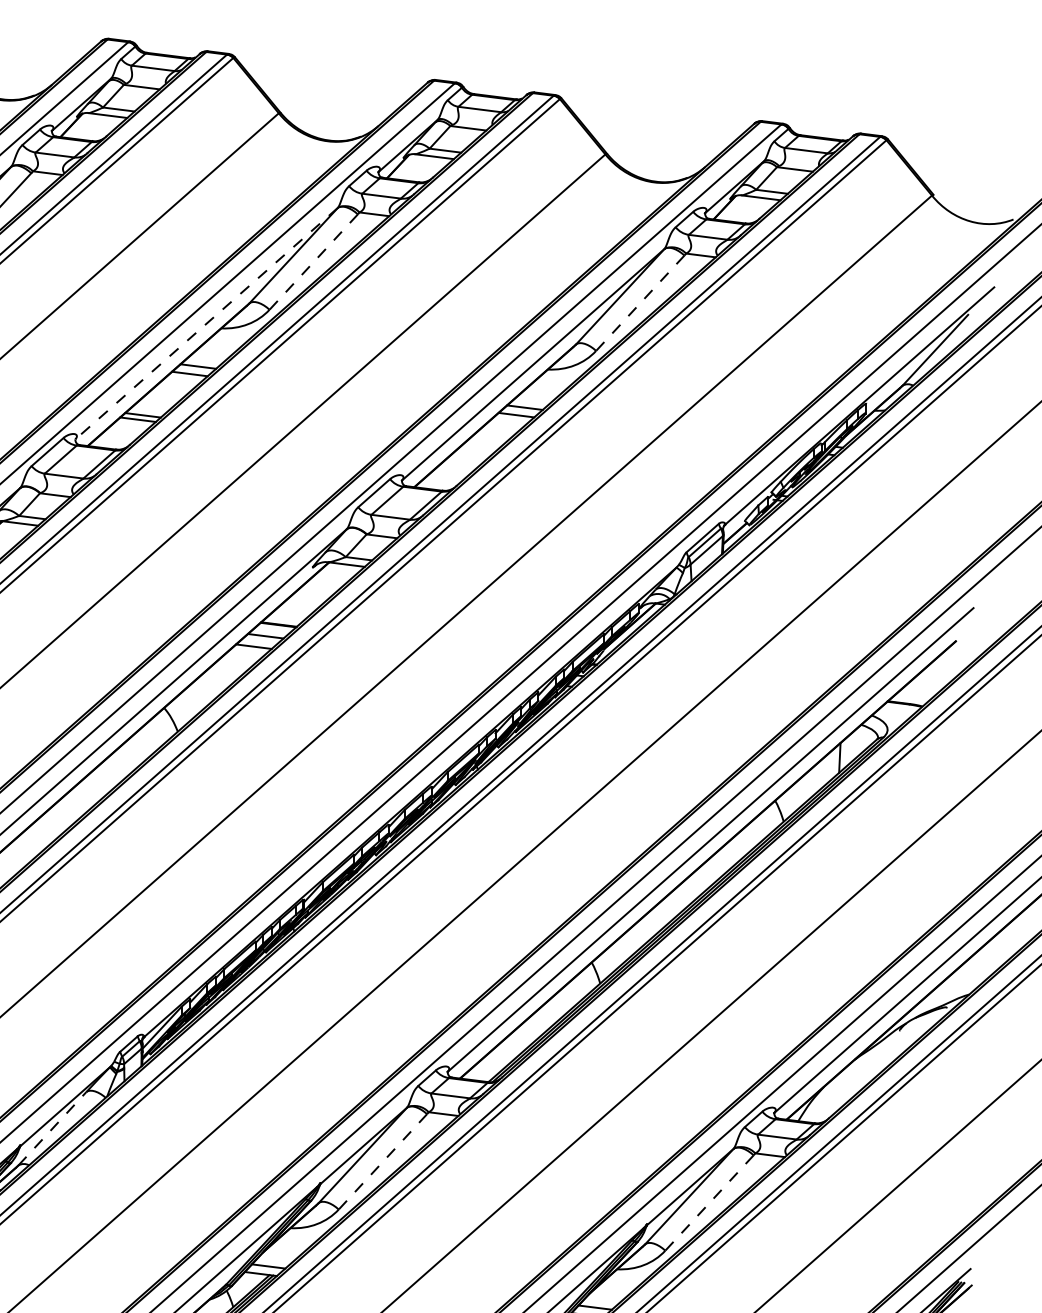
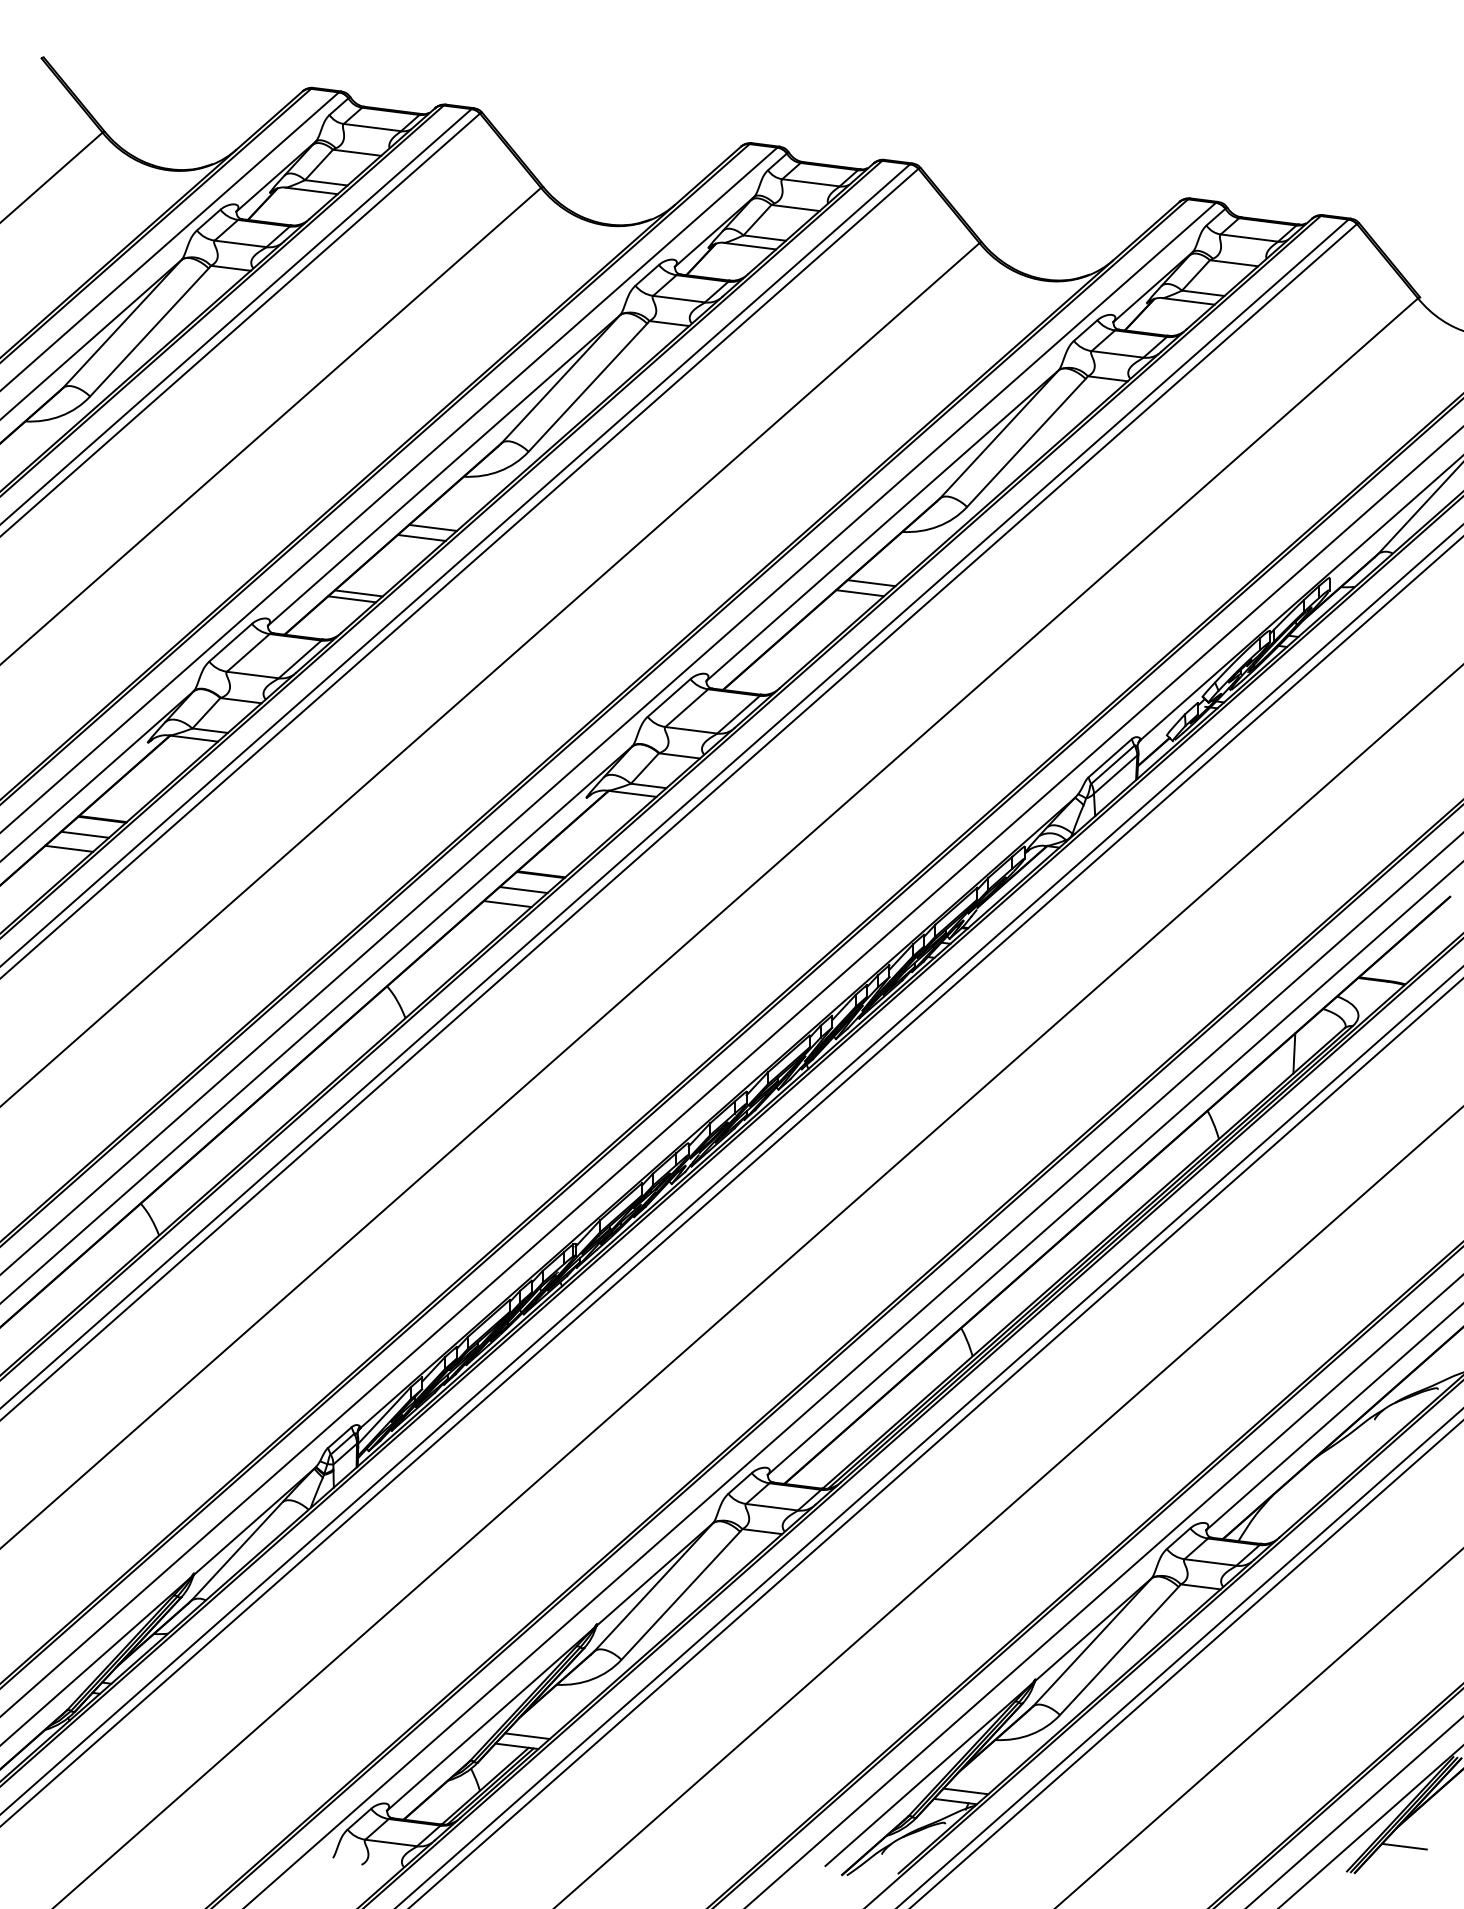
line: (313, 262) -> (587, 388), dashed -> solid
line: (640, 303) -> (1026, 443), dashed -> solid
line: (206, 323) -> (444, 470), dashed -> solid
line: (52, 1128) -> (237, 1550), dashed -> solid
line: (382, 1162) -> (680, 1596), dashed -> solid
line: (709, 1203) -> (1119, 1651), dashed -> solid

